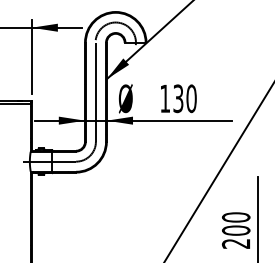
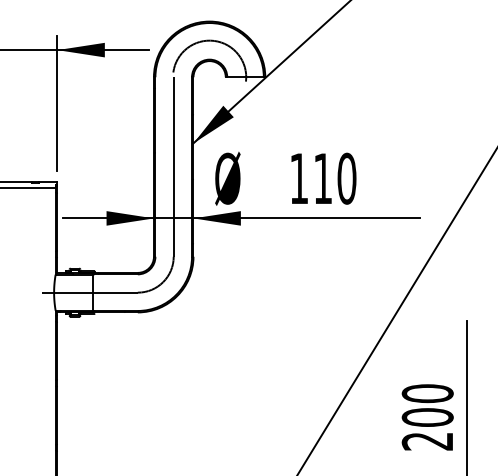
text: (178, 98) -> (323, 178), 130 -> 110

